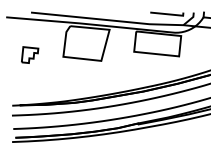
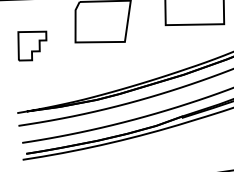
part: (29, 54) -> (31, 44), size x1.43

